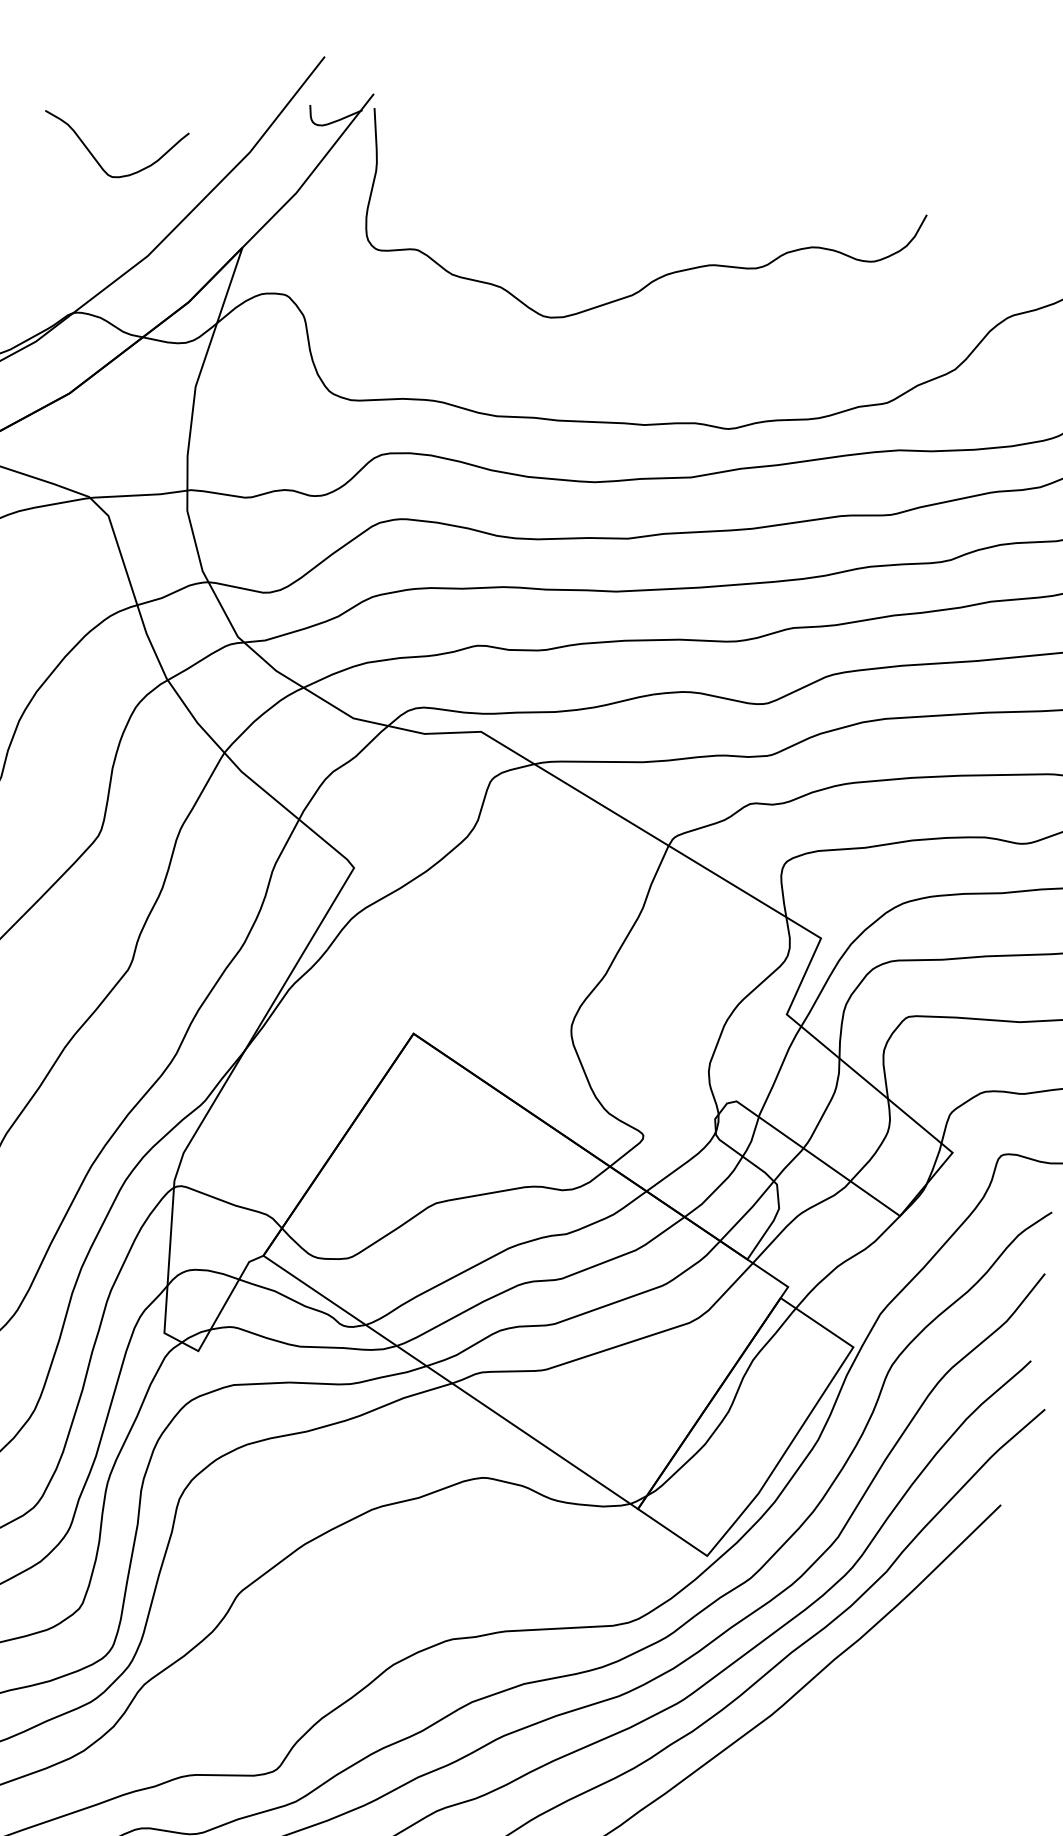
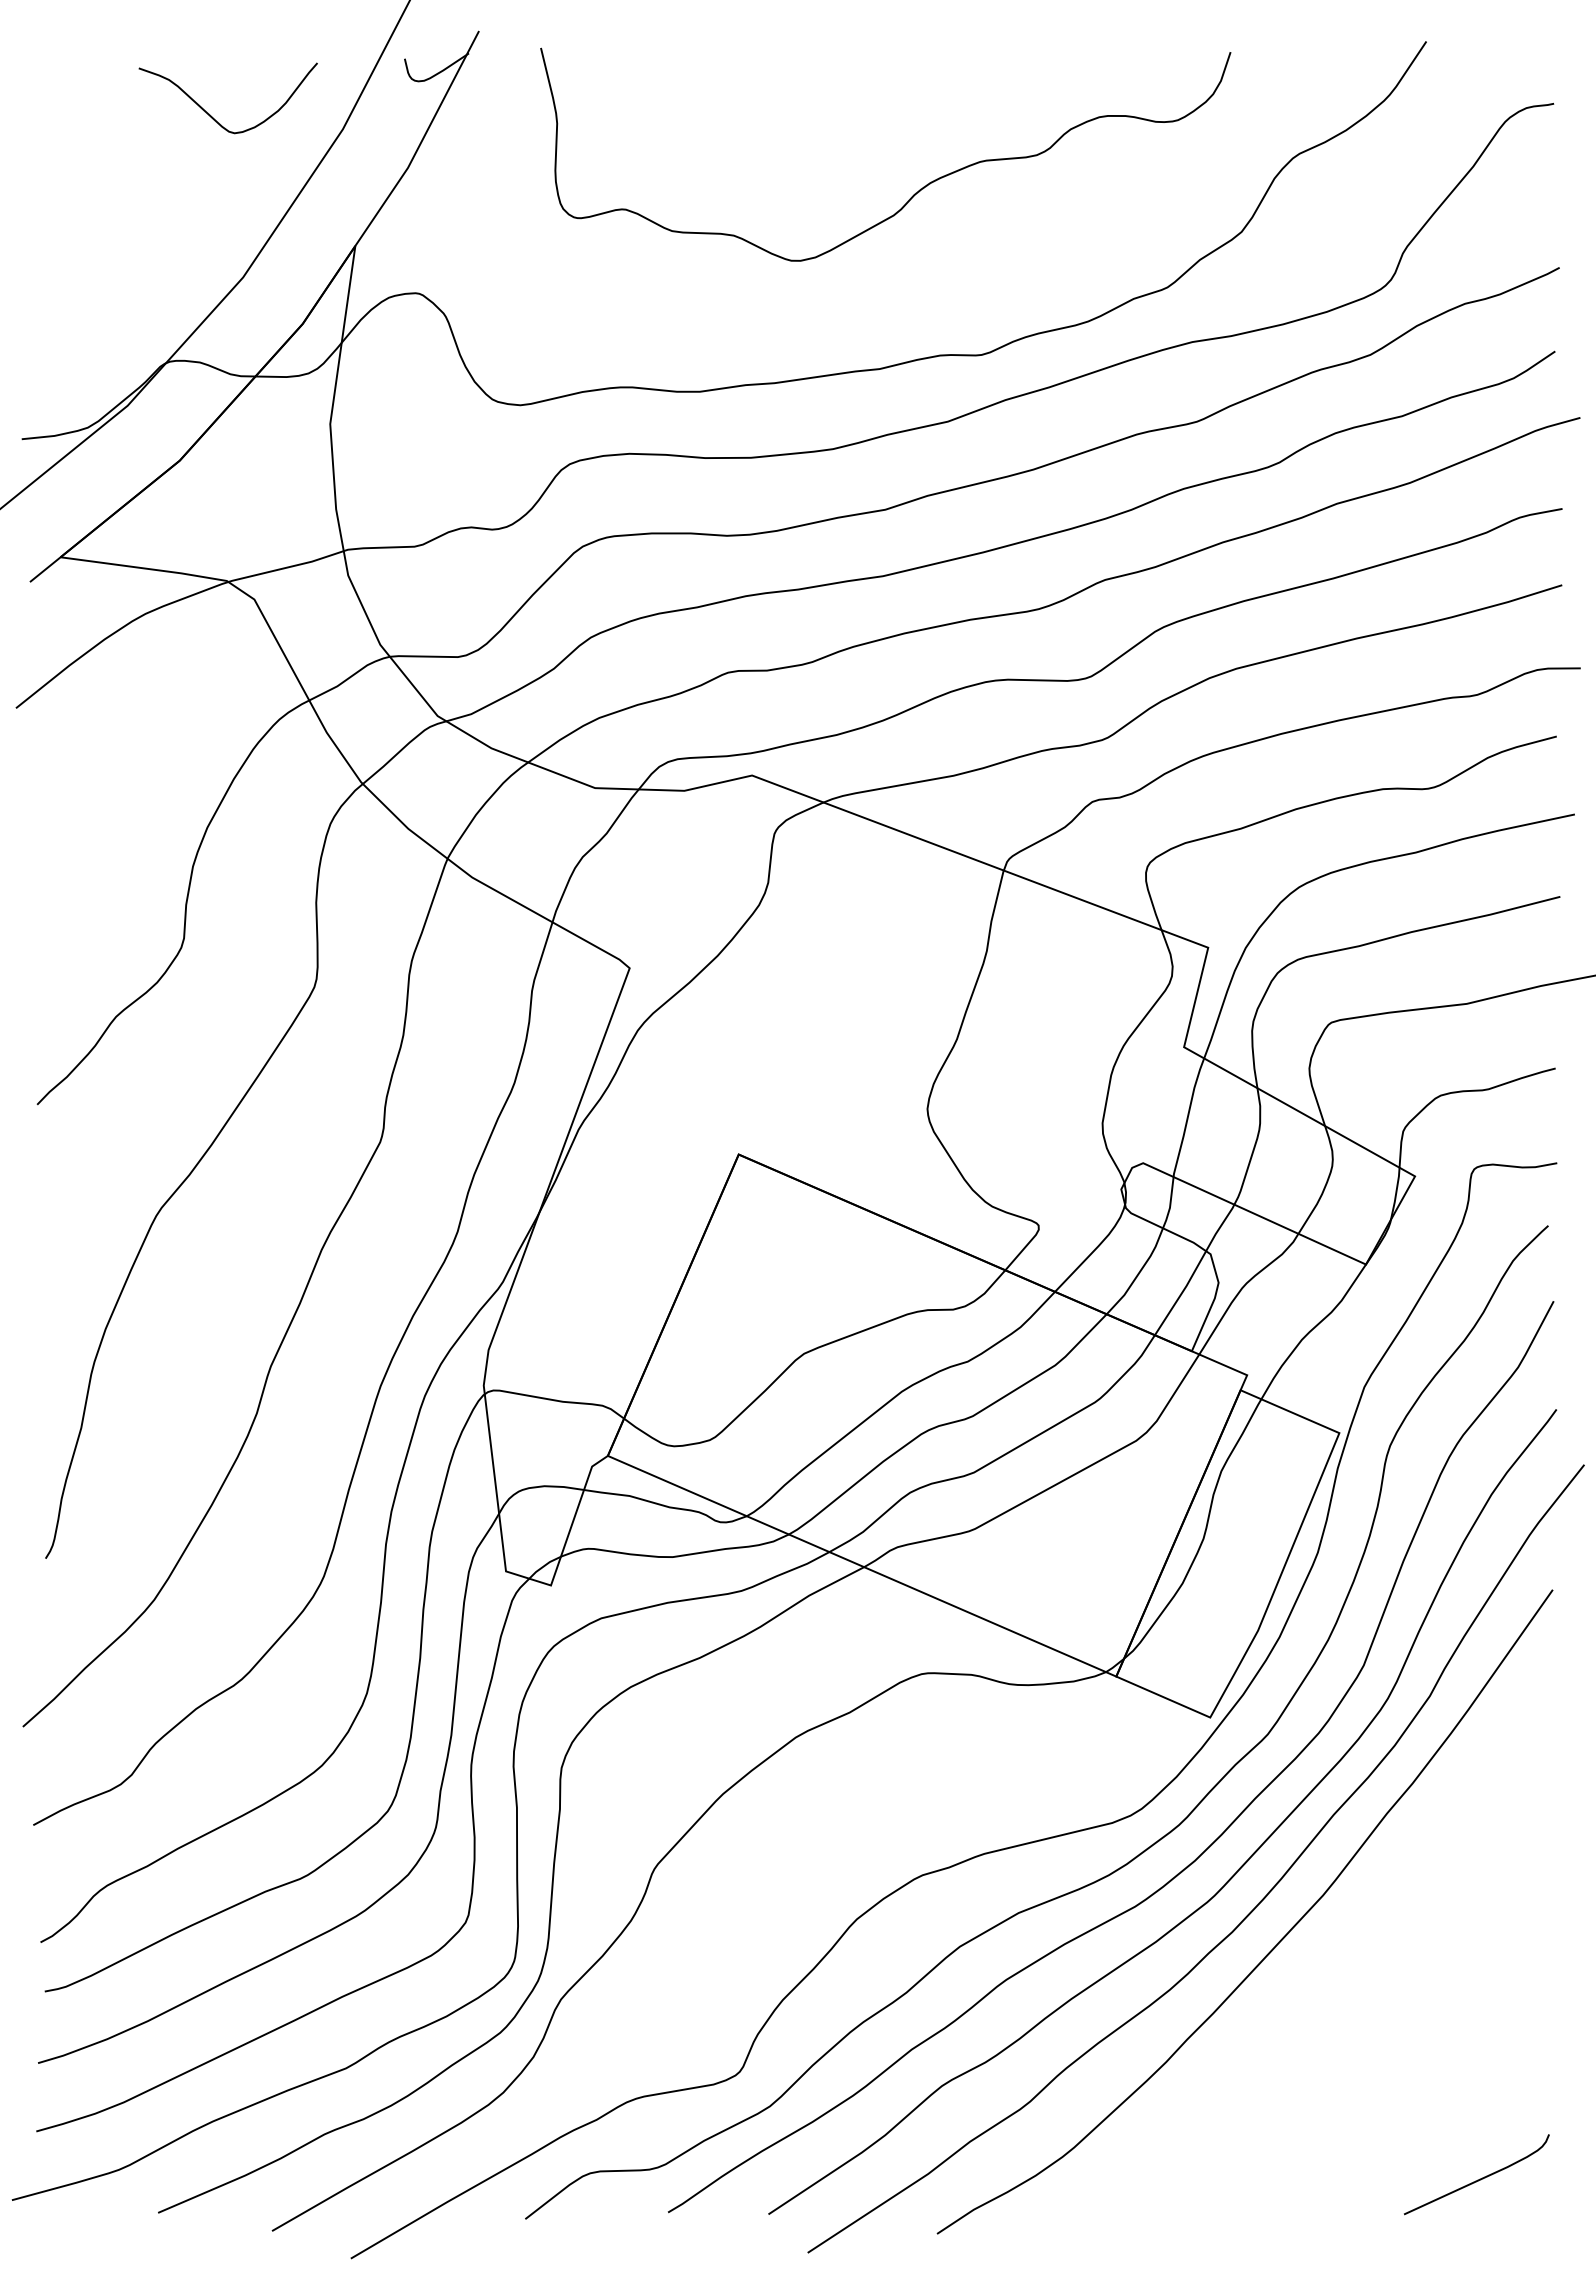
curve: (95, 158) -> (210, 114), moved
curve: (652, 280) -> (914, 193), moved

